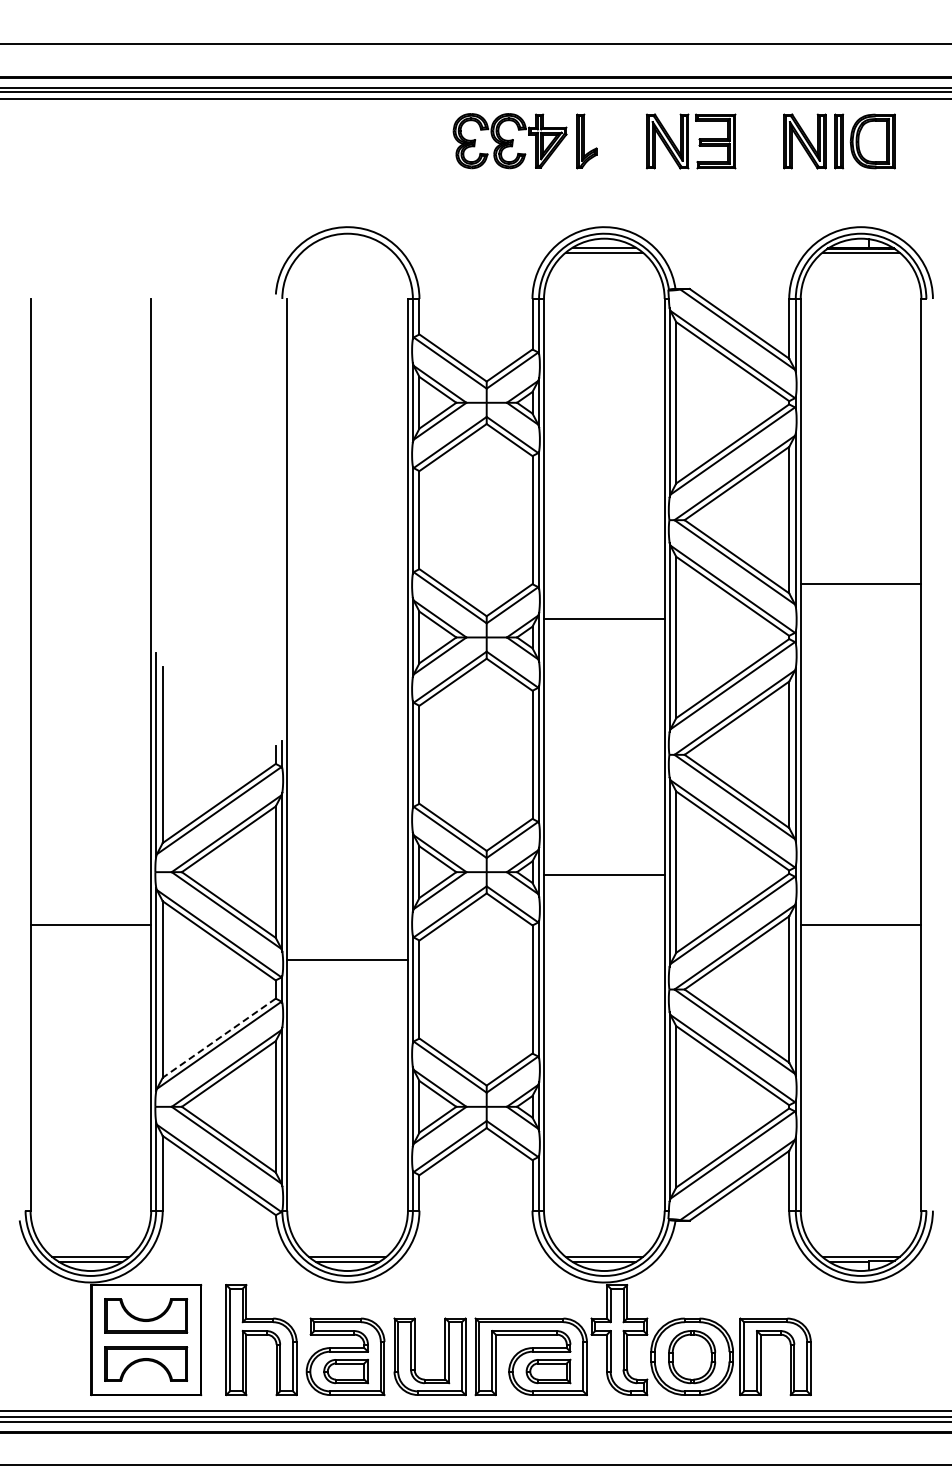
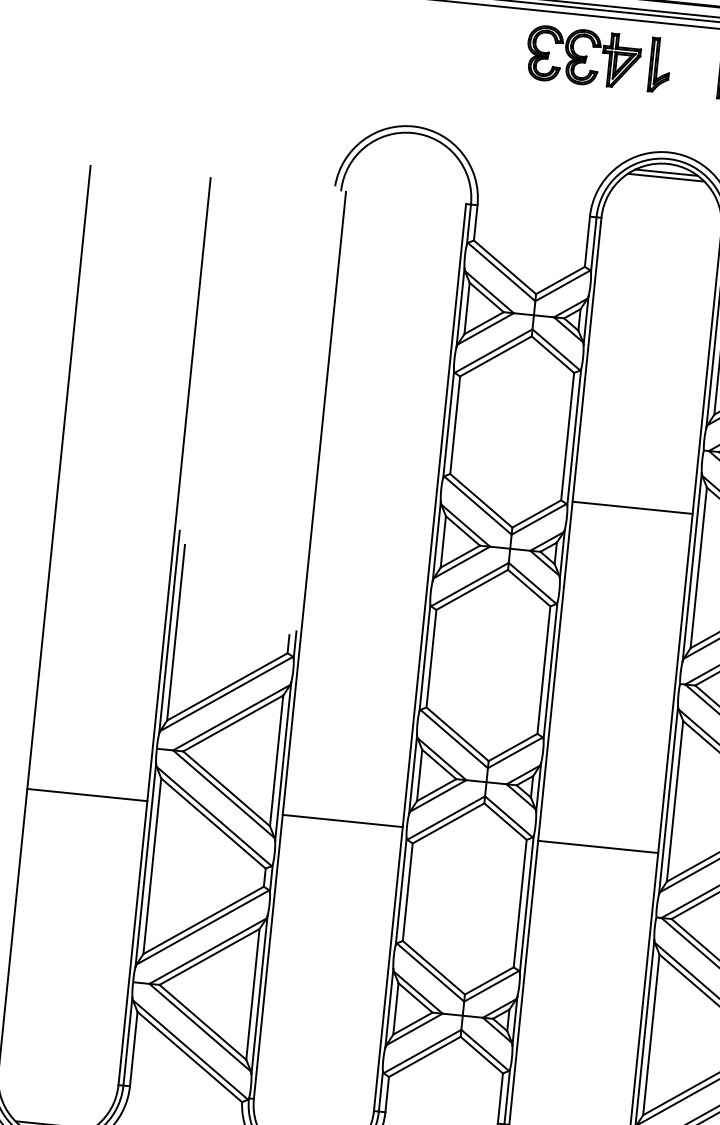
line: (604, 619) -> (632, 507), moved
line: (604, 875) -> (598, 847), moved
line: (347, 960) -> (342, 821), moved
line: (219, 1038) -> (203, 920), dashed -> solid

